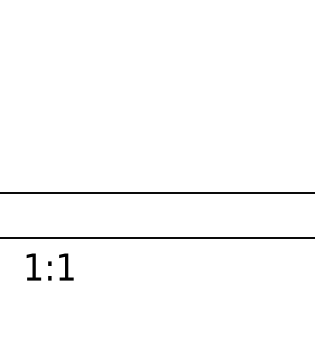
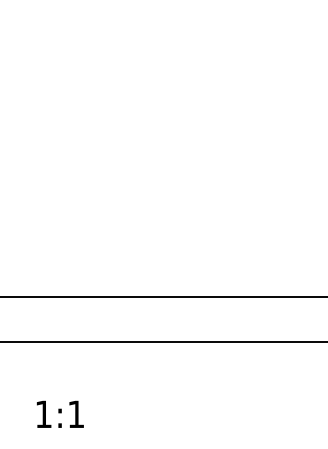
text: (49, 266) -> (59, 413), moved

